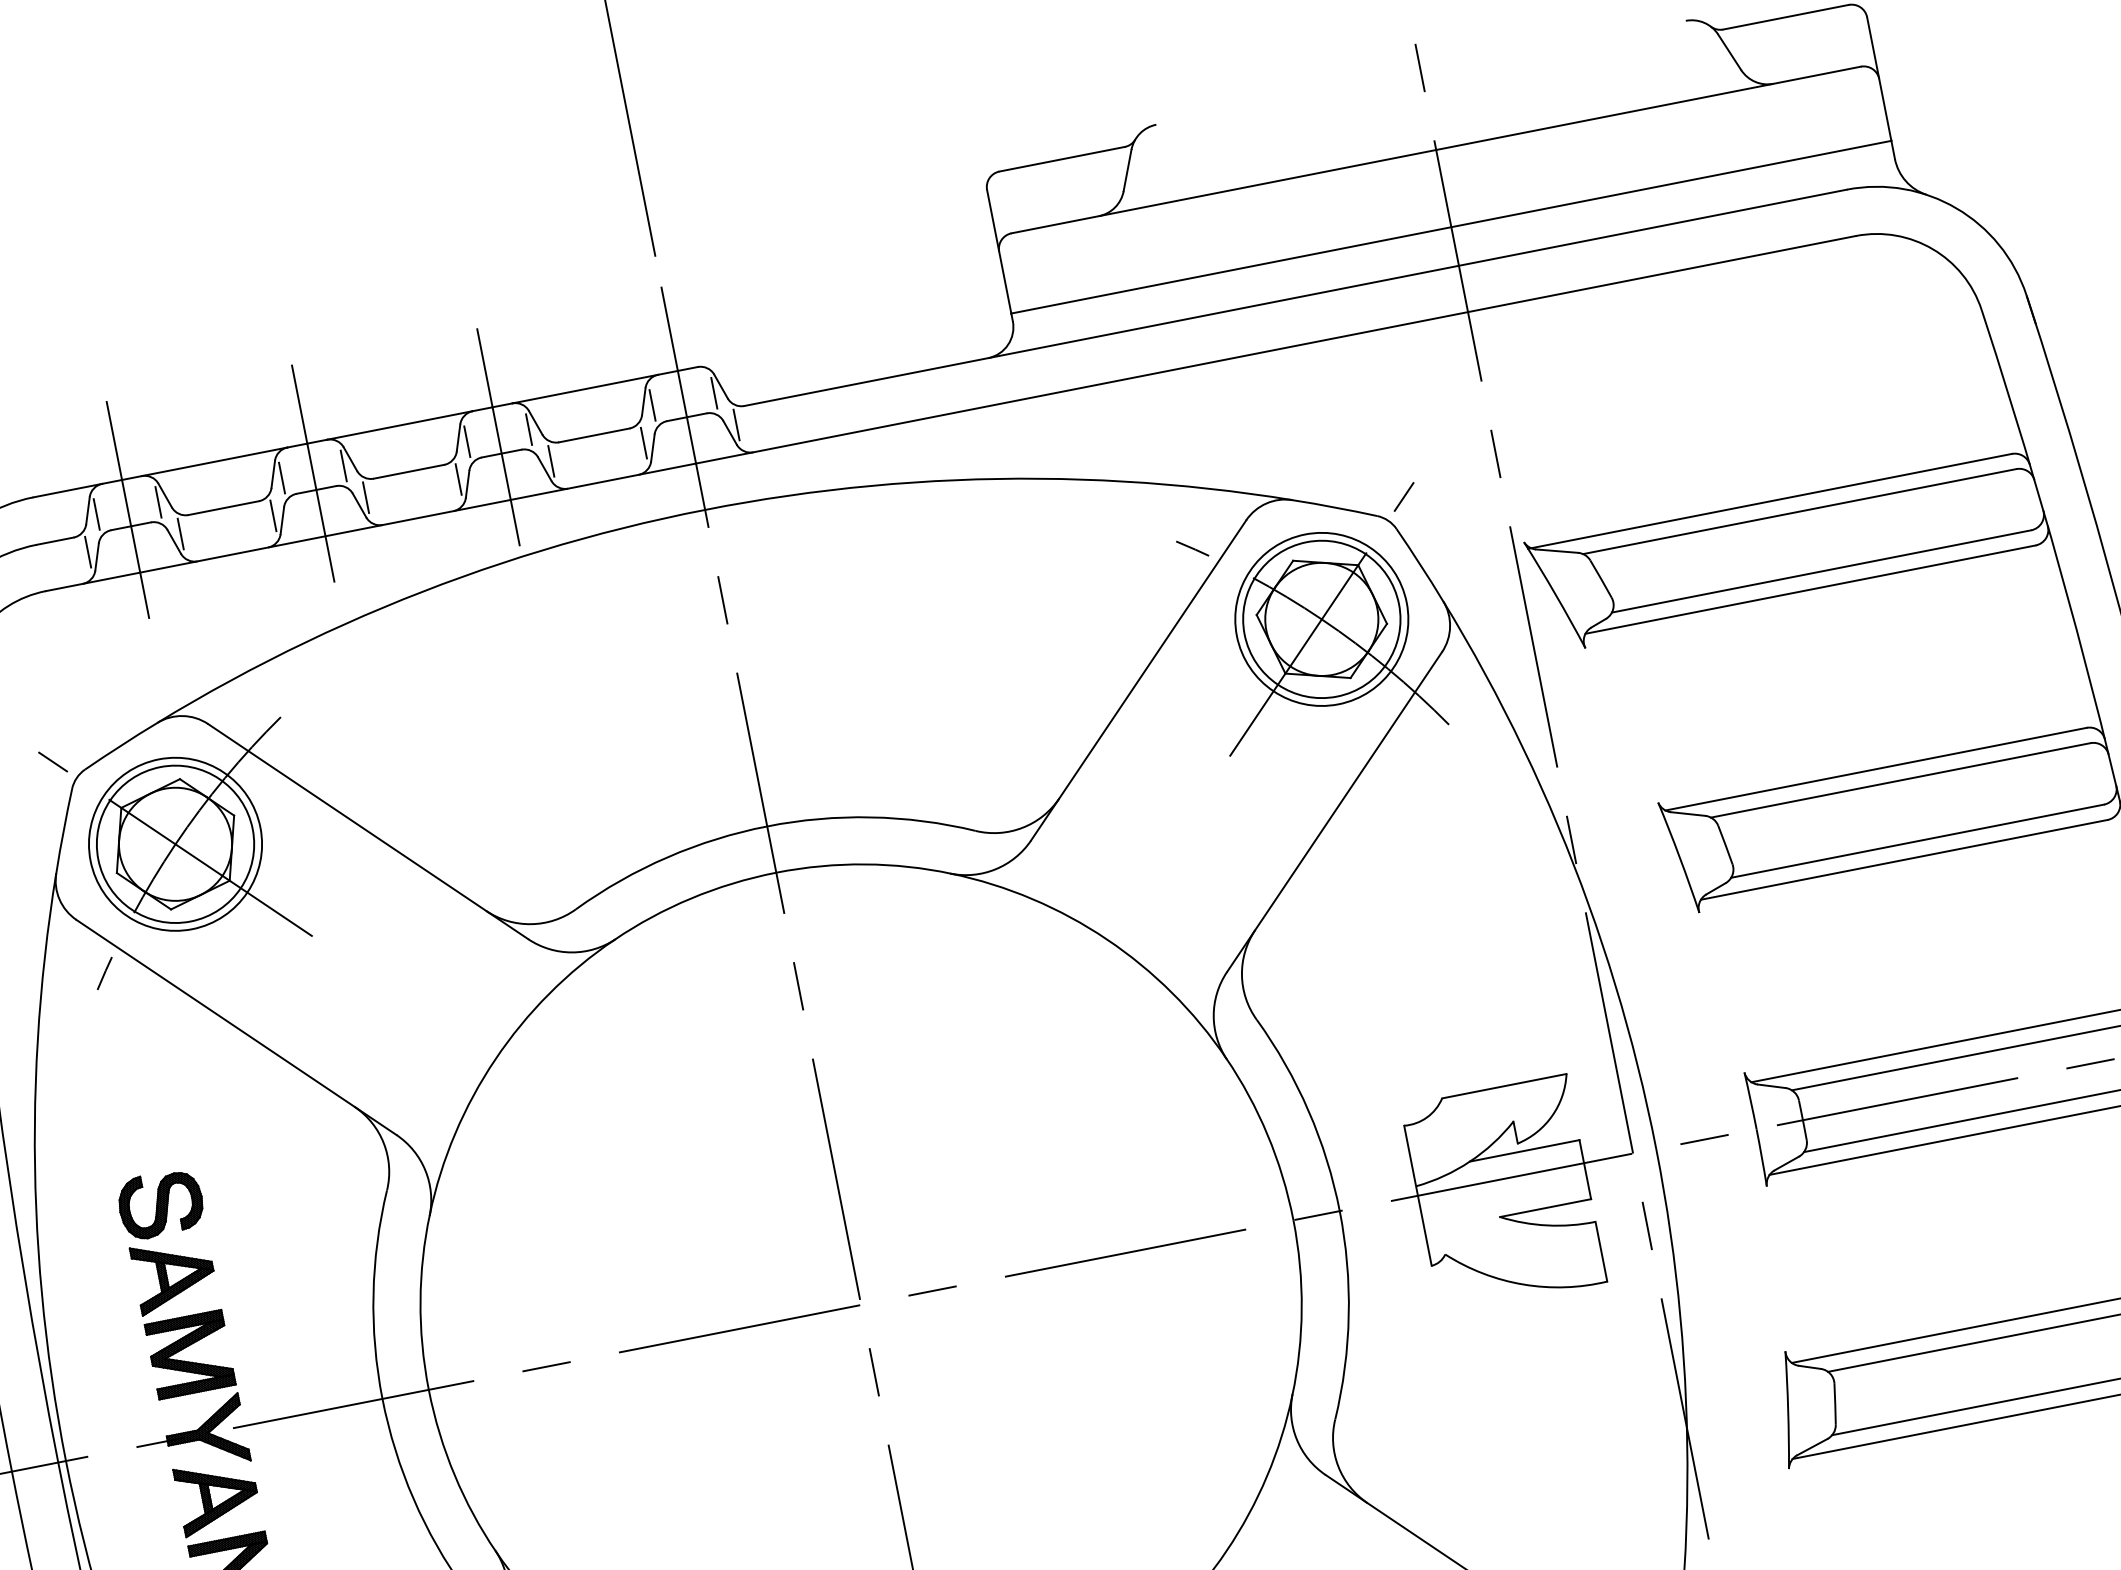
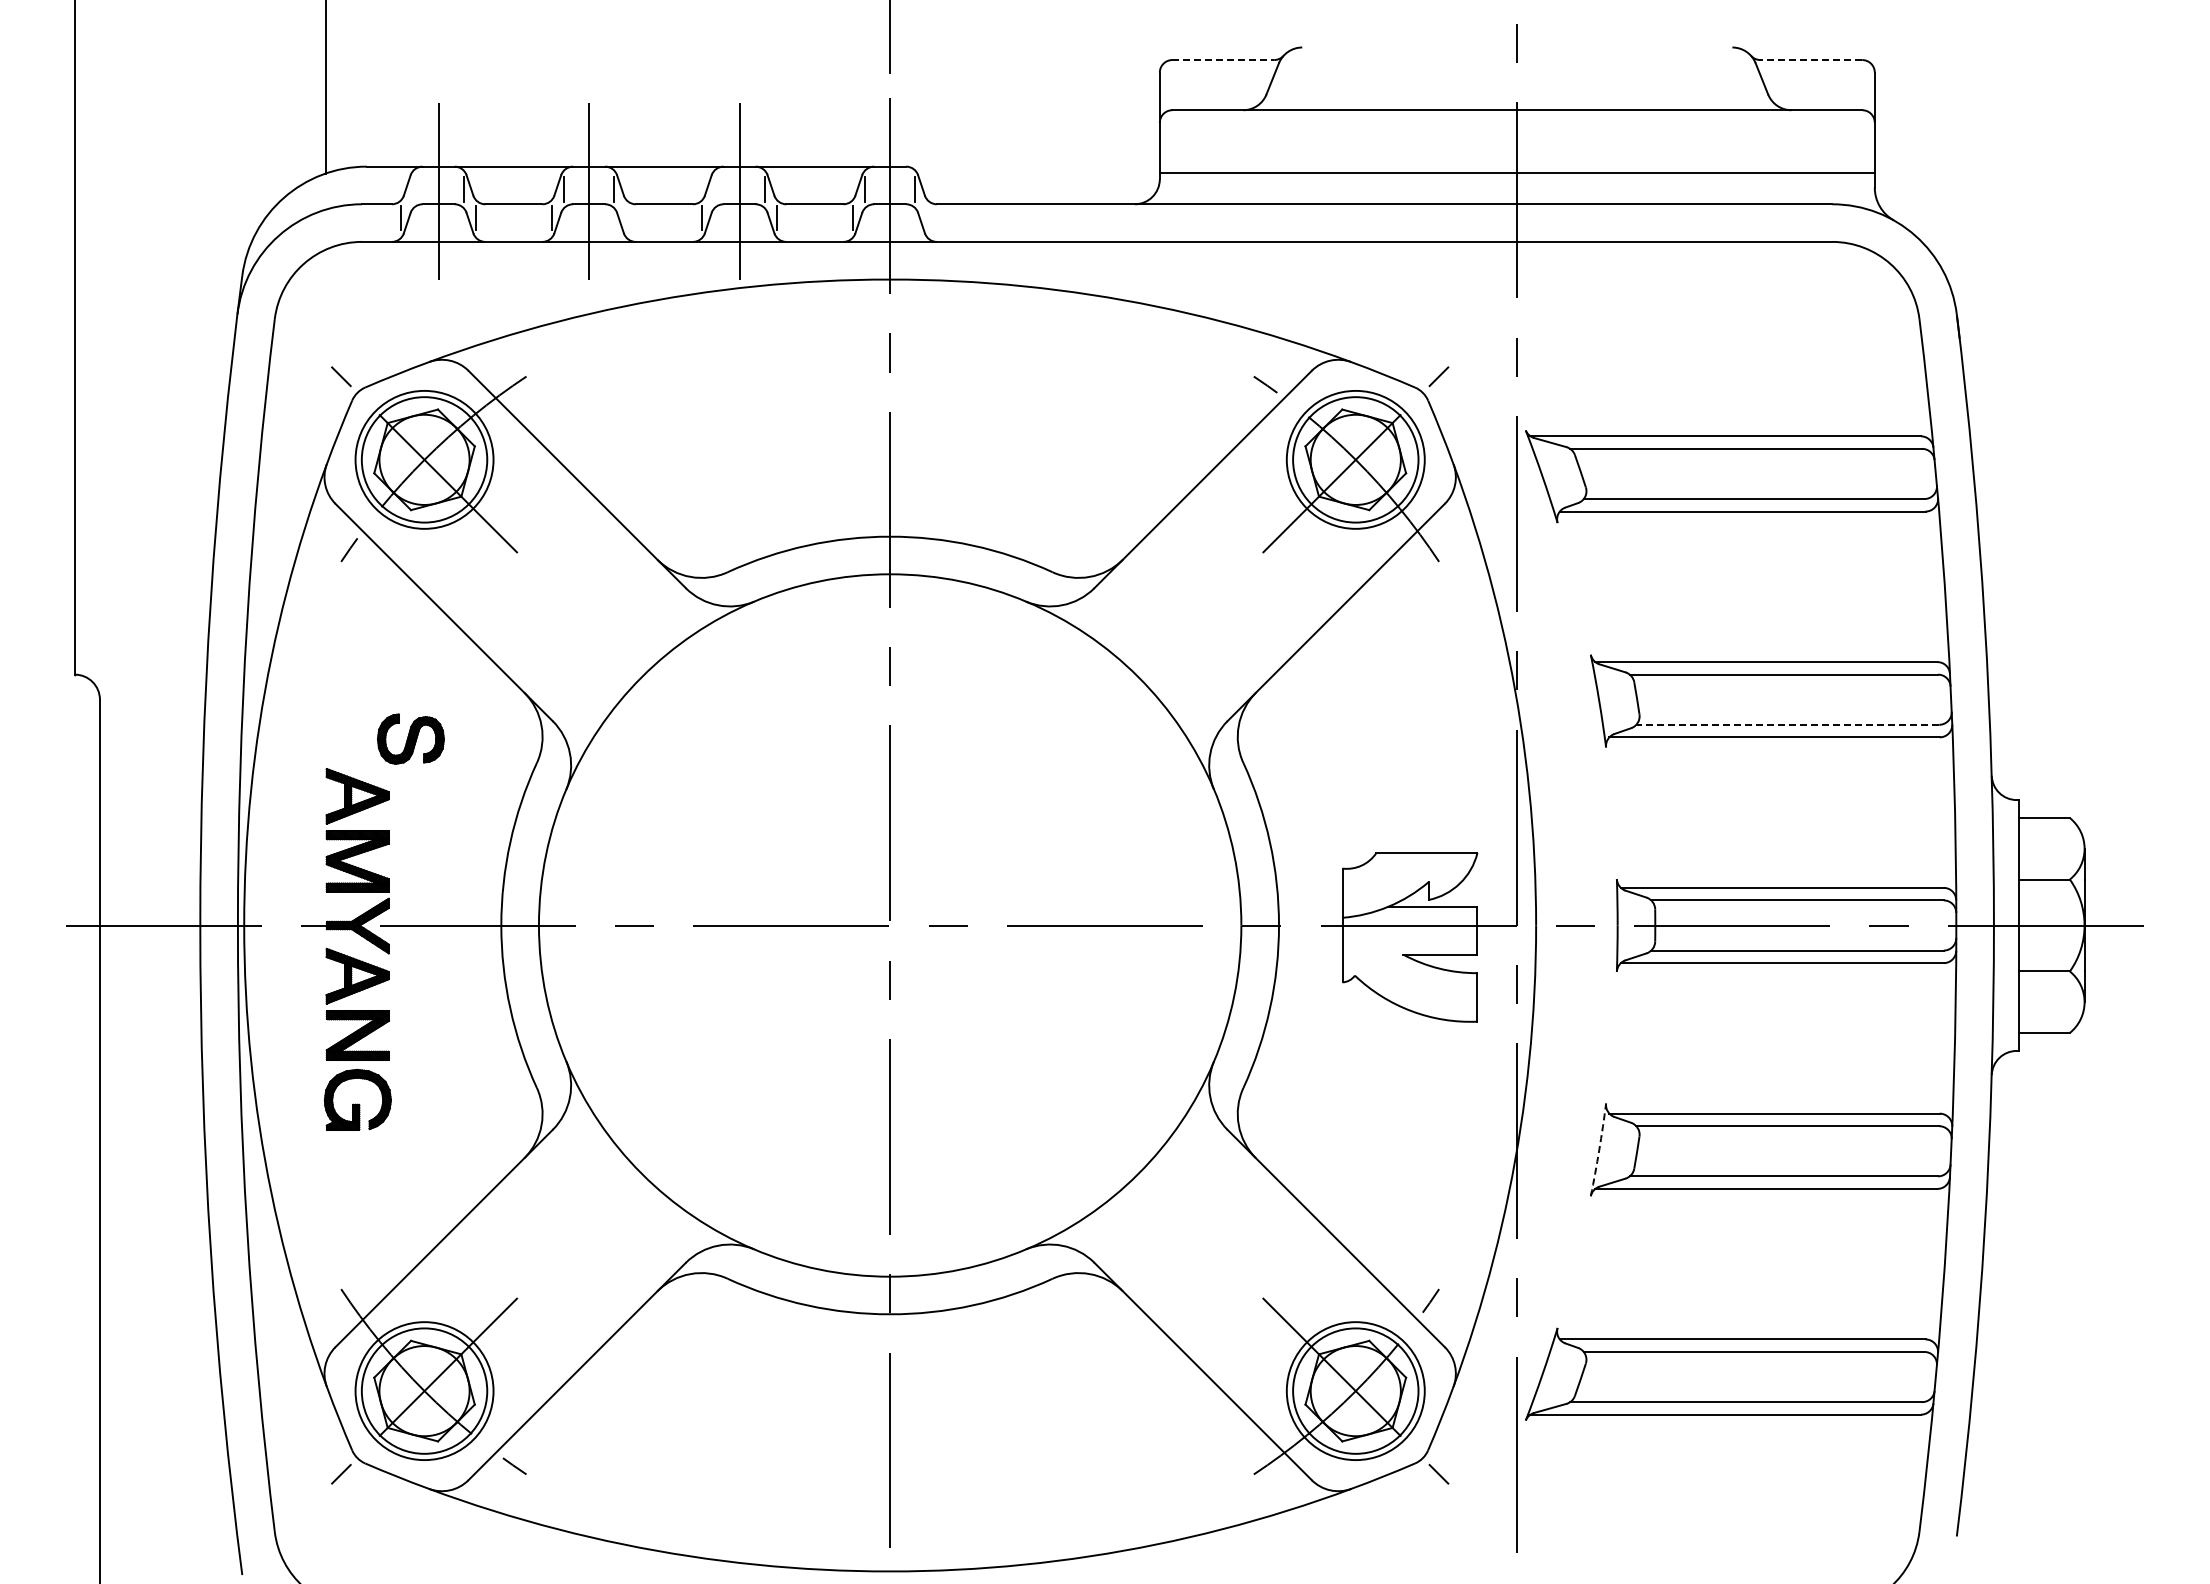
line: (1786, 17) -> (1811, 60), solid -> dashed
line: (1062, 159) -> (1223, 60), solid -> dashed
line: (736, 424) -> (927, 217), removed
line: (467, 441) -> (714, 189), removed
line: (365, 497) -> (626, 217), removed
line: (96, 514) -> (413, 189), removed
line: (1917, 840) -> (1787, 724), solid -> dashed
part: (160, 1203) -> (410, 738), moved
arc: (1788, 1410) -> (1599, 1150), solid -> dashed

